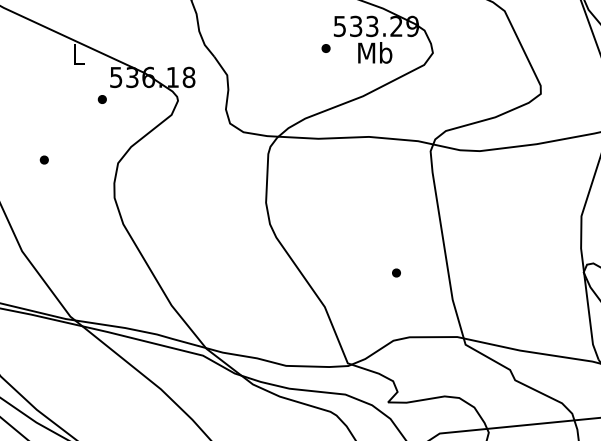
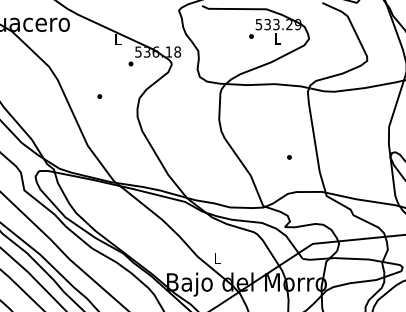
text: (374, 52) -> (277, 38), Mb -> L

